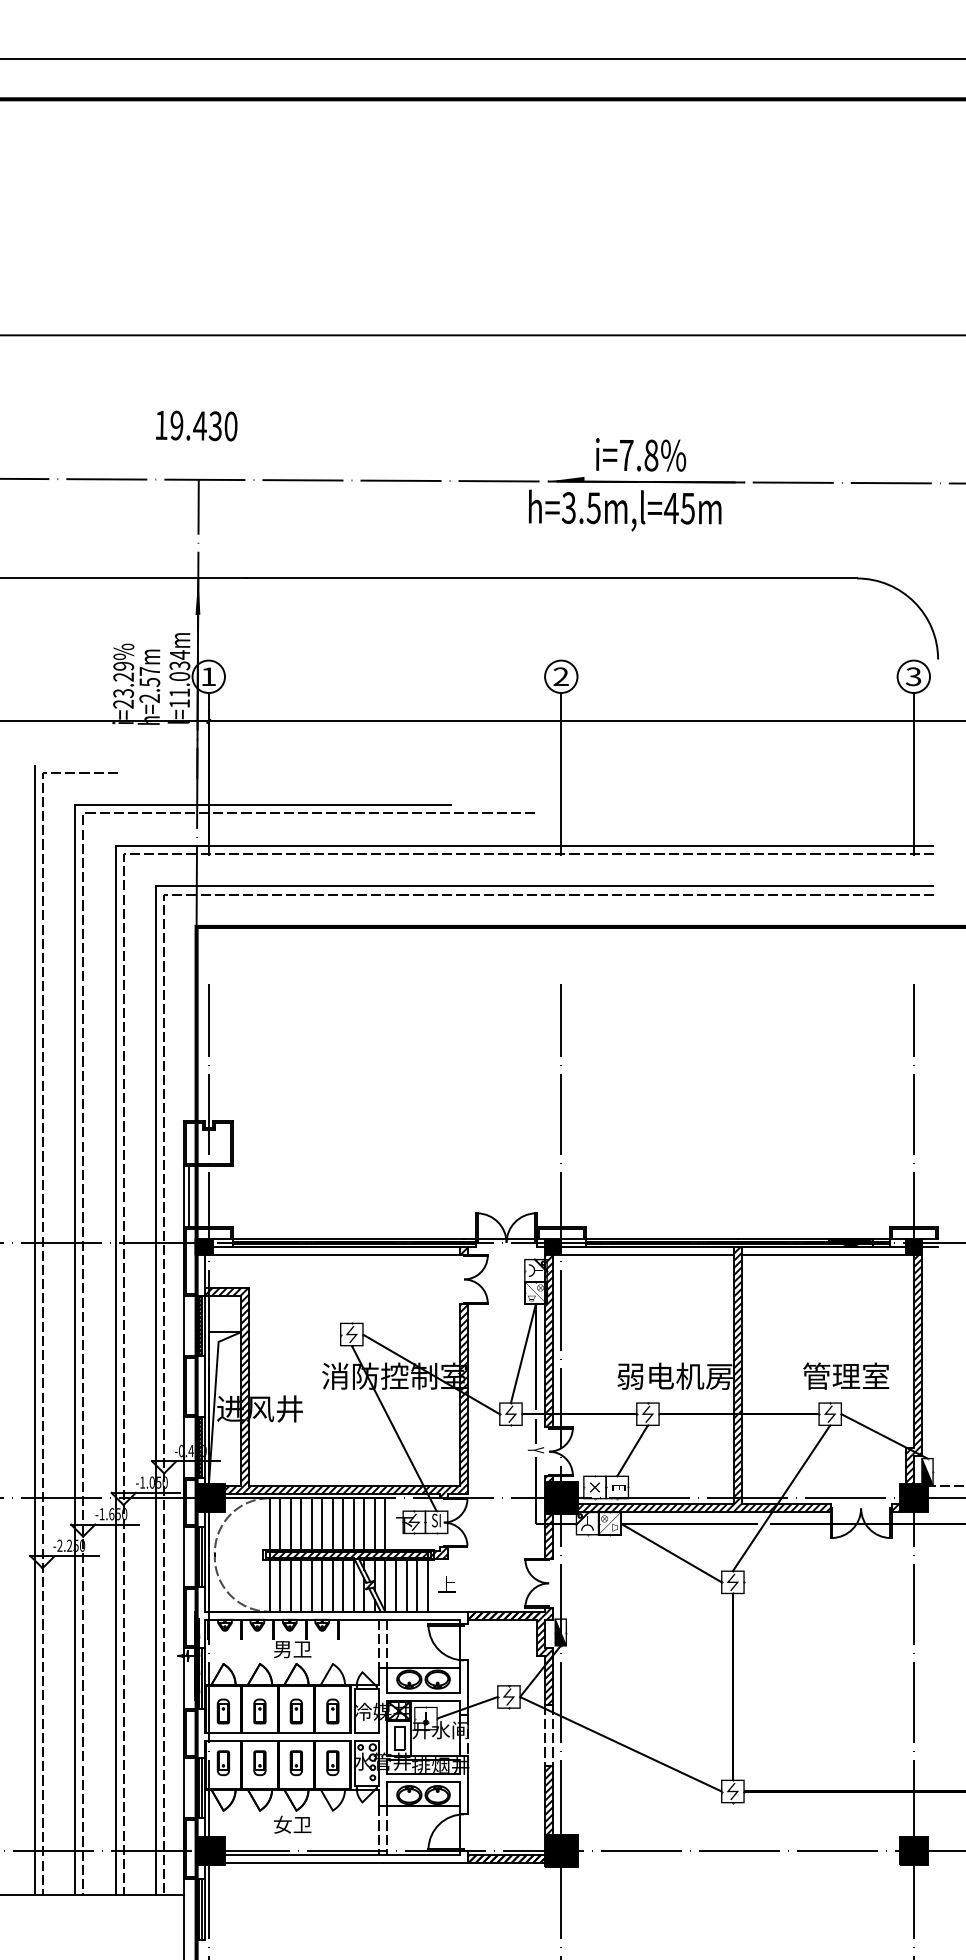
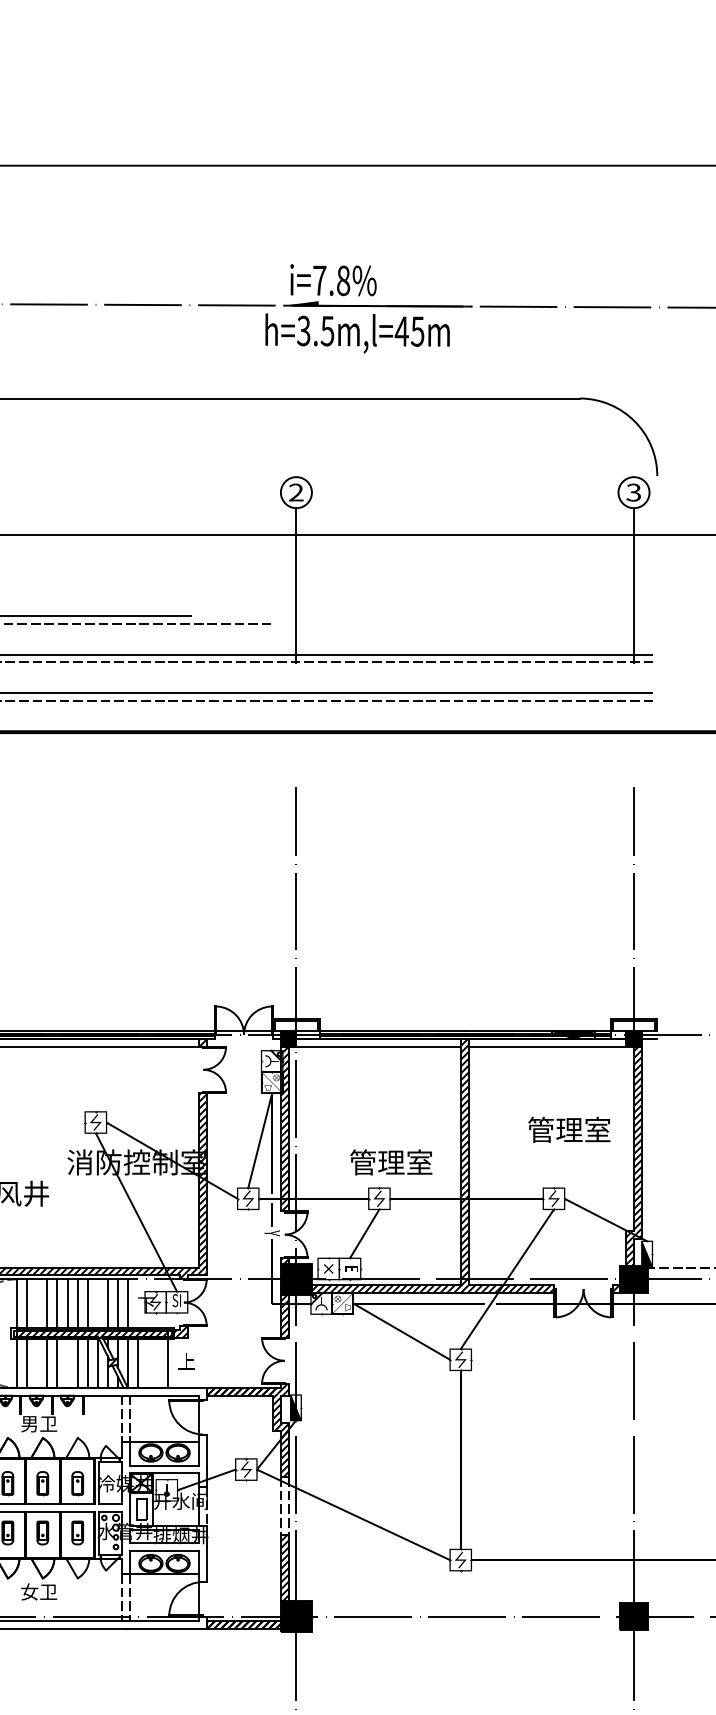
text: (641, 454) -> (333, 279), moved
text: (674, 1375) -> (404, 1161), 弱电机房 -> 管理室
text: (846, 1375) -> (569, 1129), moved
line: (290, 1523) -> (37, 1303), removed
line: (353, 1523) -> (97, 1303), removed
line: (290, 1585) -> (37, 1362), removed
line: (322, 1585) -> (67, 1362), removed
line: (406, 1585) -> (148, 1362), removed
line: (417, 1585) -> (158, 1362), removed

